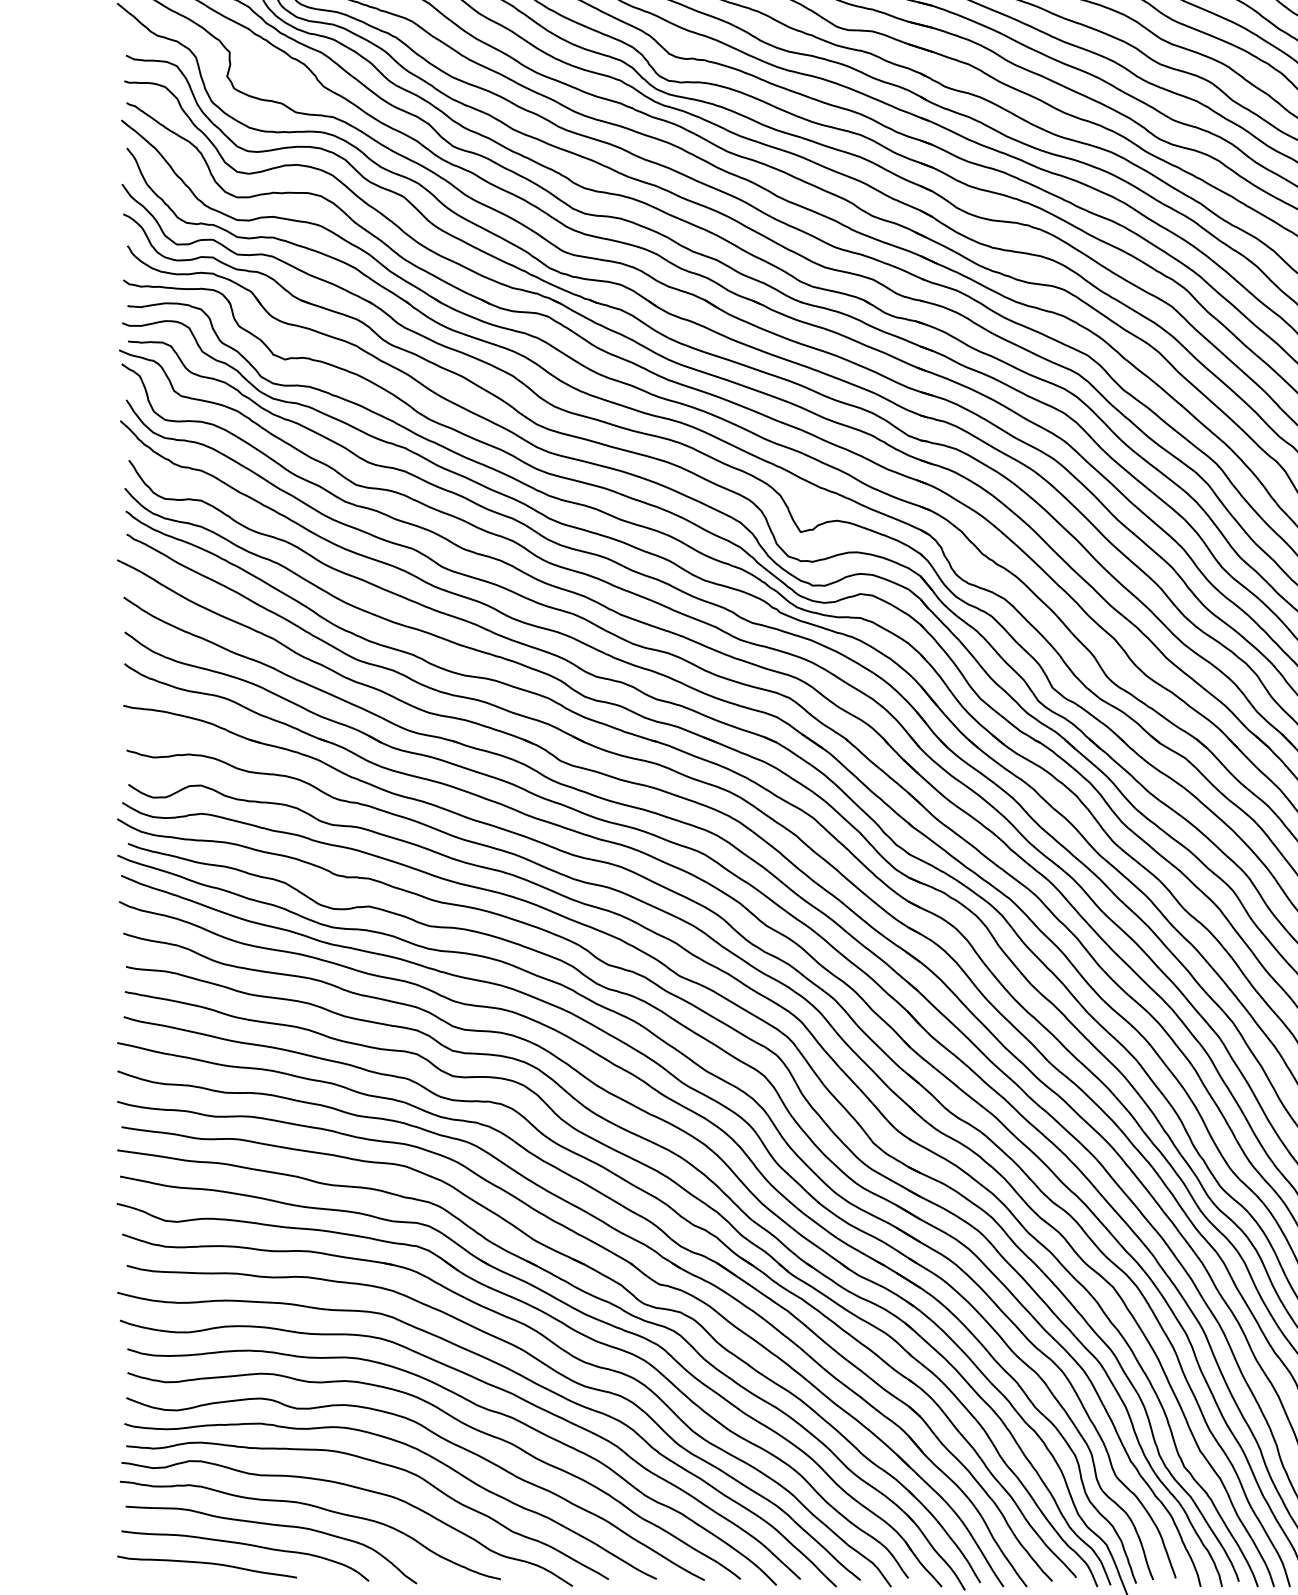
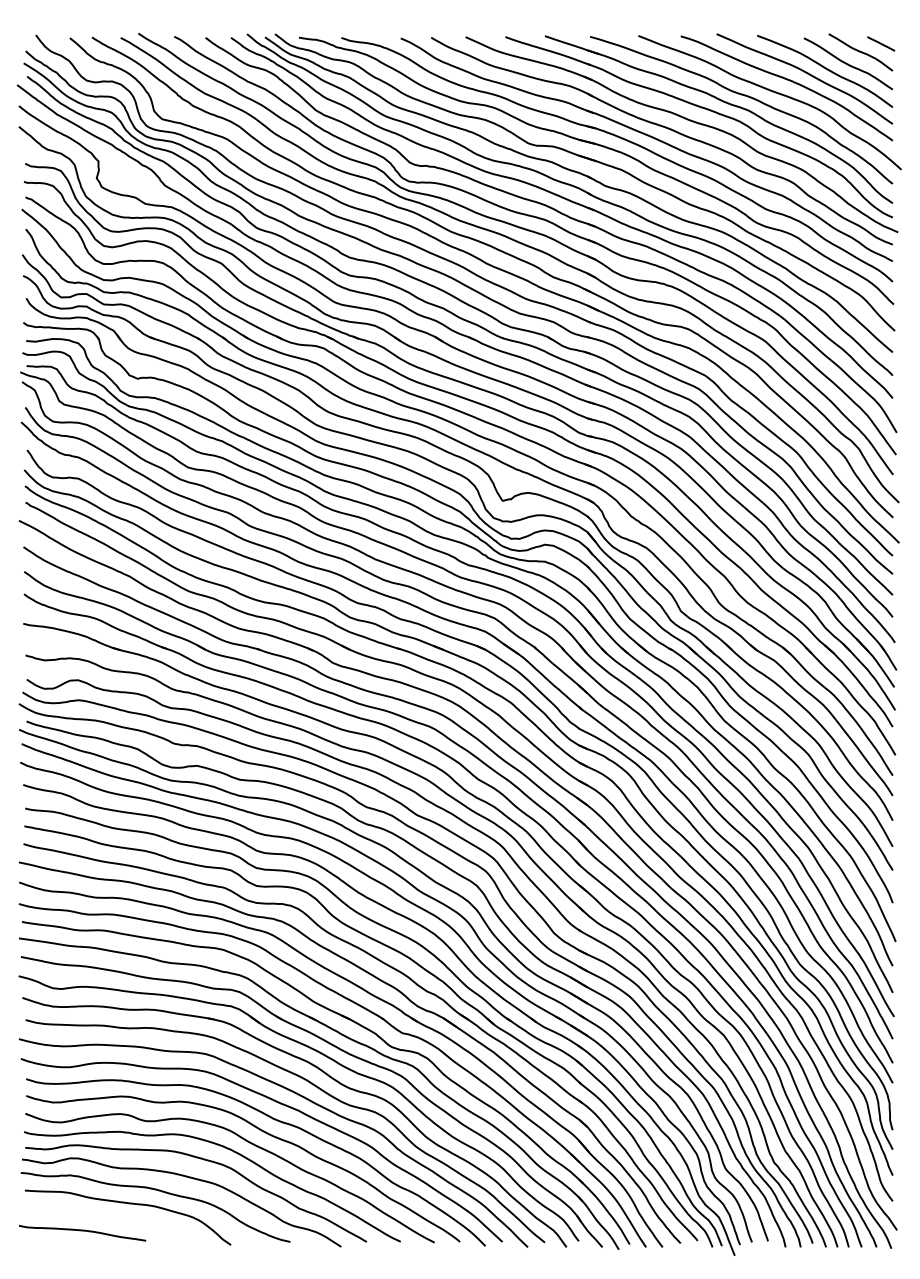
curve: (246, 1546) -> (110, 1218), removed

